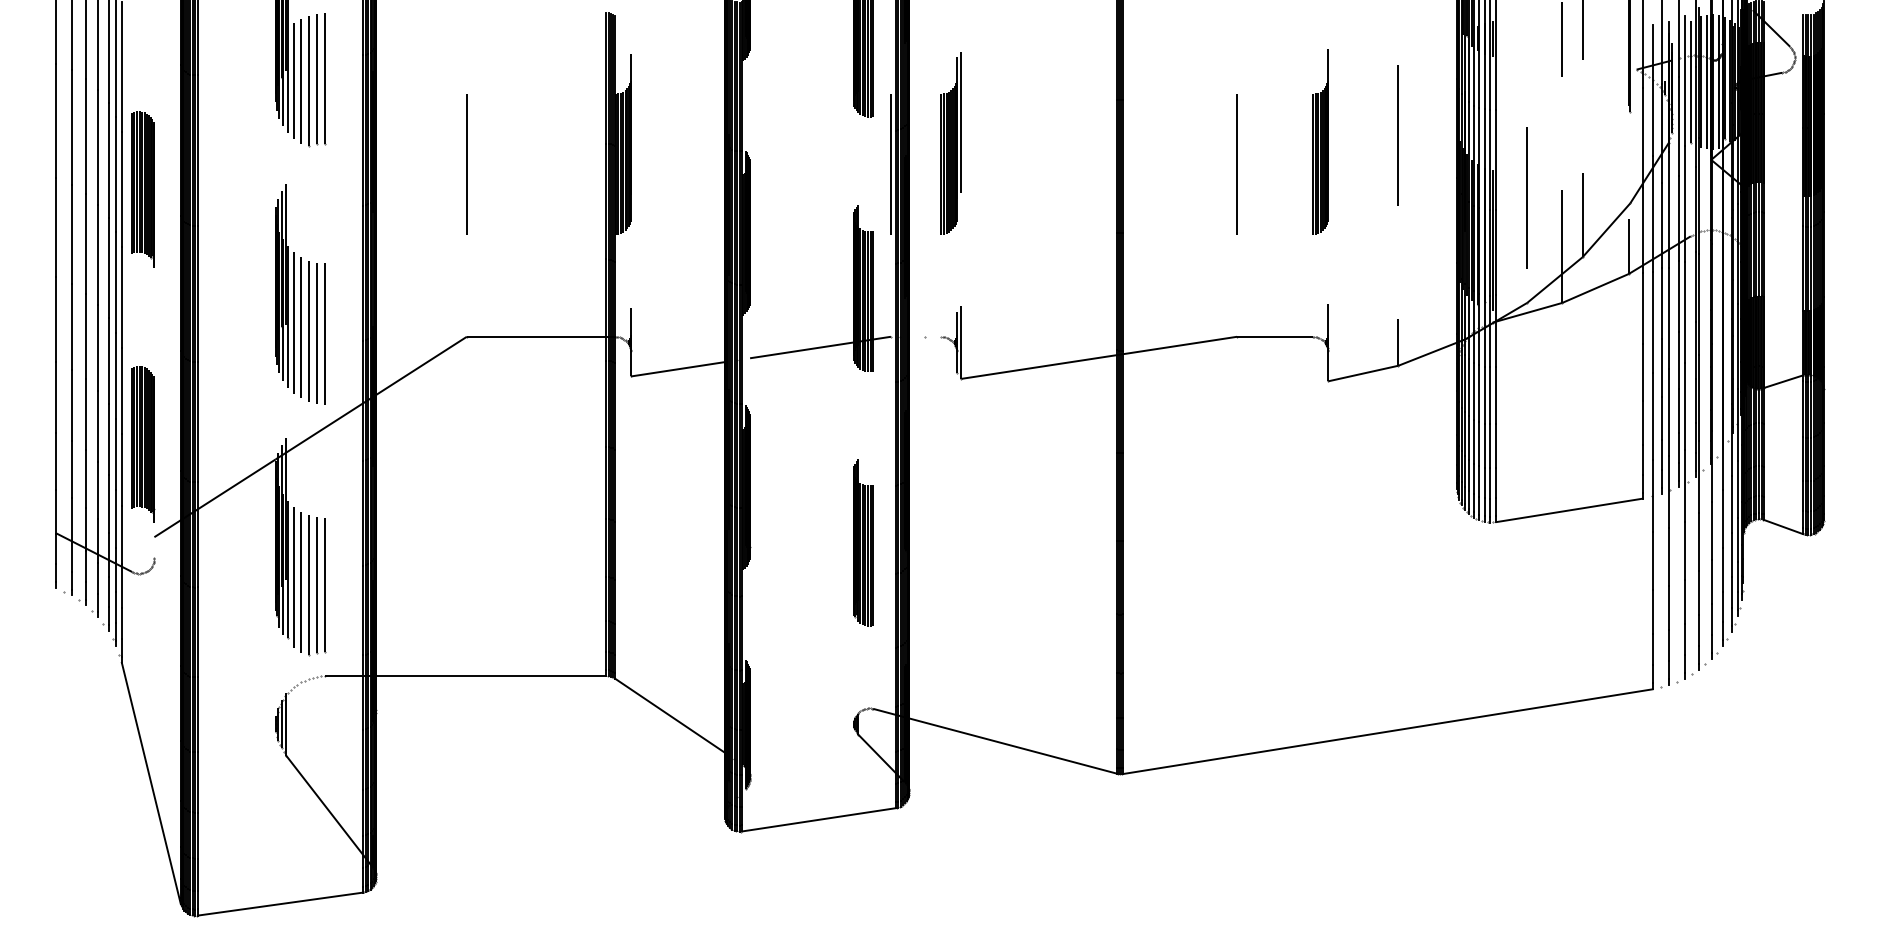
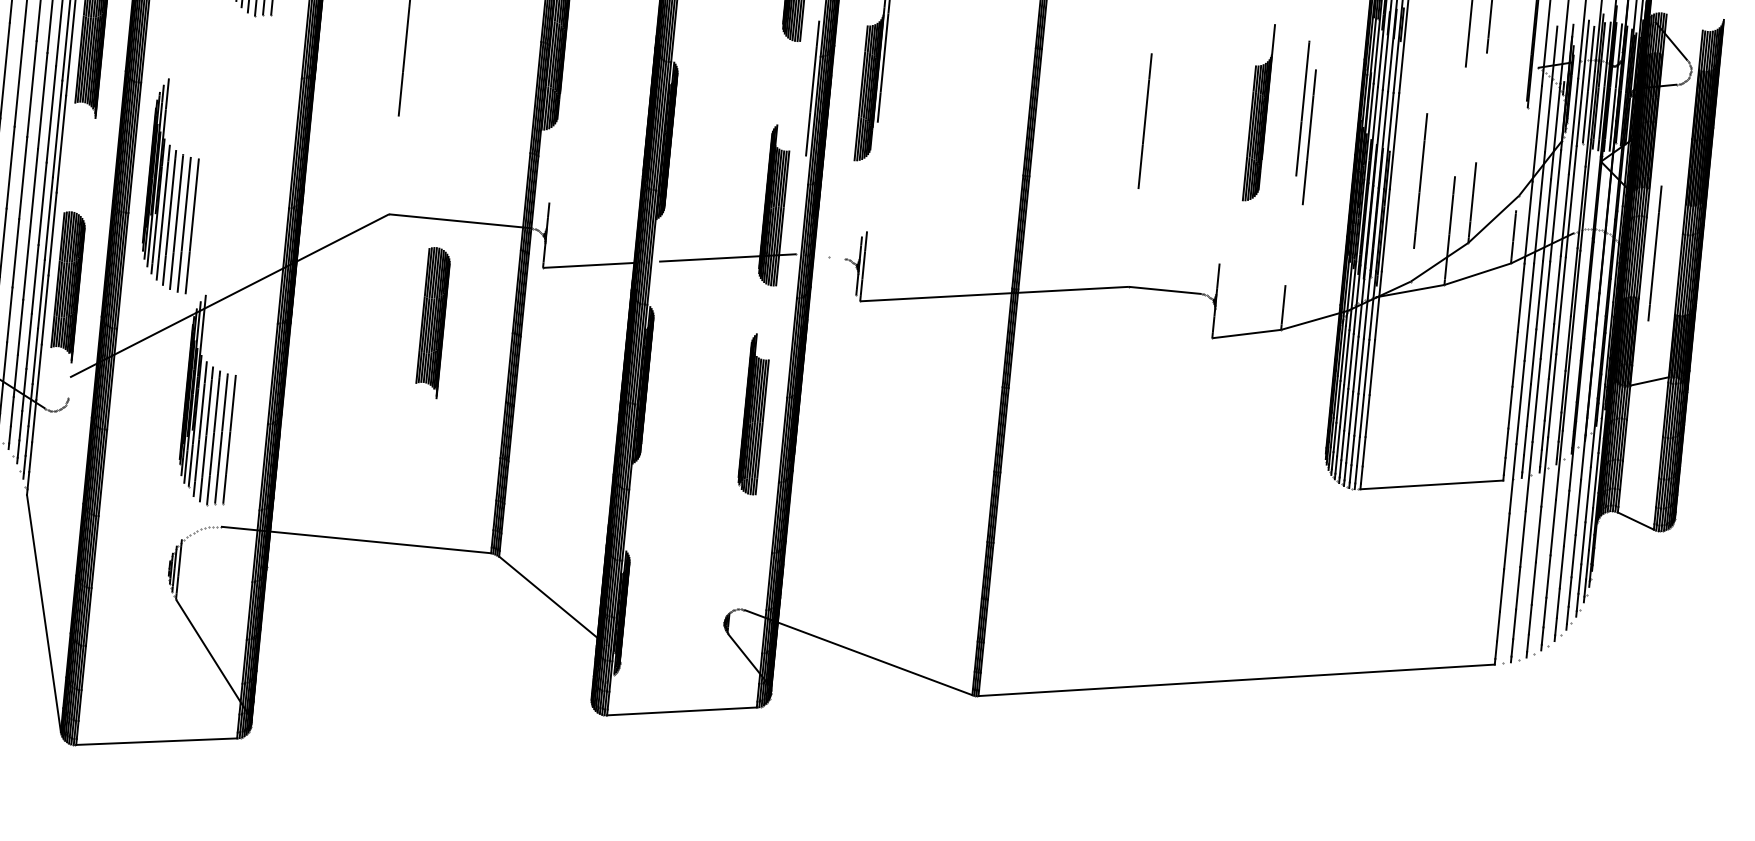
part: (1320, 141) -> (1258, 112), moved
line: (1407, 164) -> (1308, 137), added
line: (1775, 248) -> (1654, 252), added
part: (300, 294) -> (172, 186), moved
part: (523, 444) -> (433, 323), added
part: (863, 542) -> (754, 413), moved

